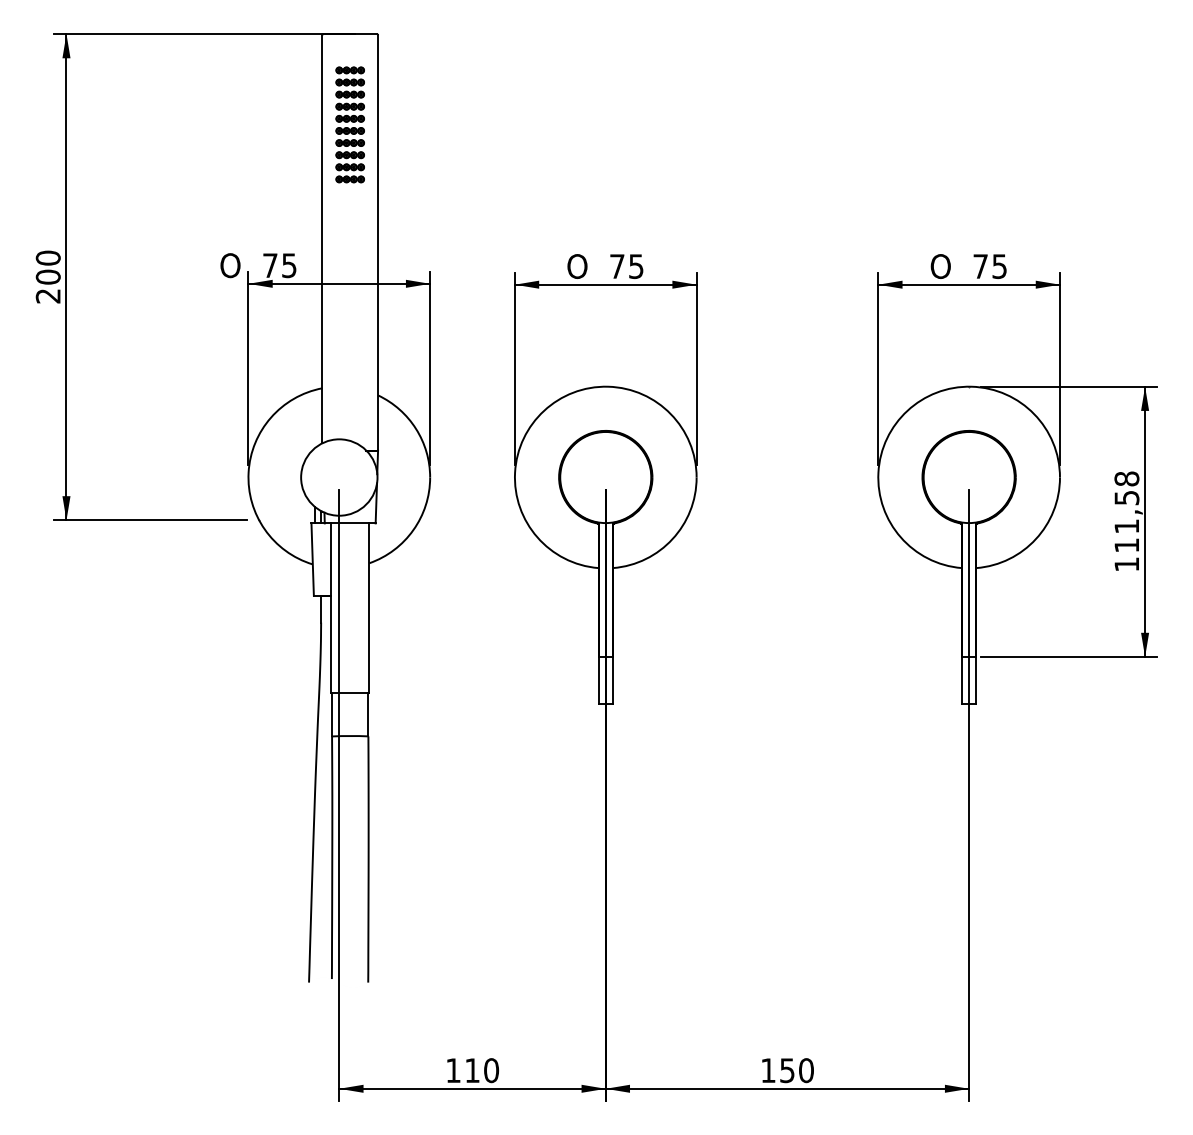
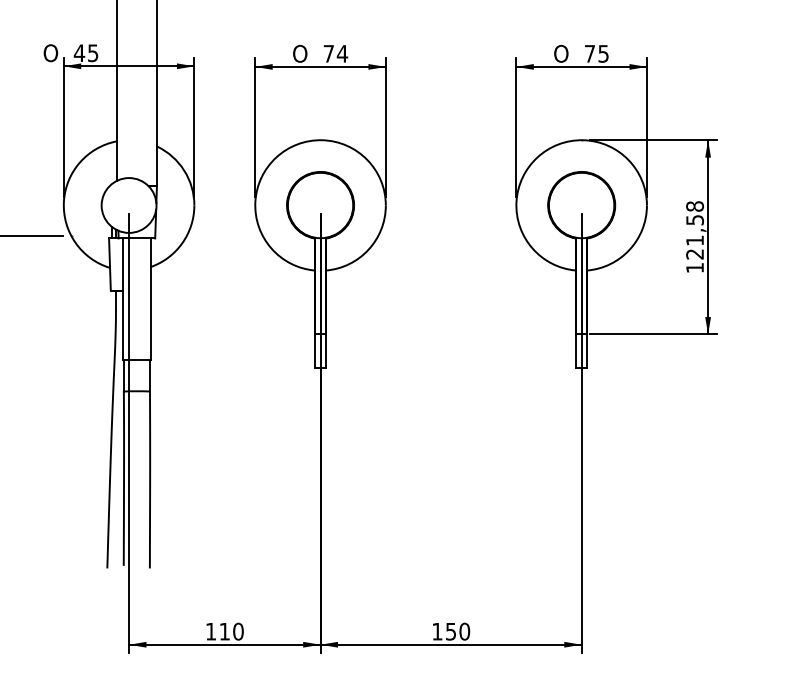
text: (270, 265) -> (79, 53), 75 -> 45
text: (636, 266) -> (342, 53), 75 -> 74
text: (1126, 545) -> (694, 254), 111,58 -> 121,58

